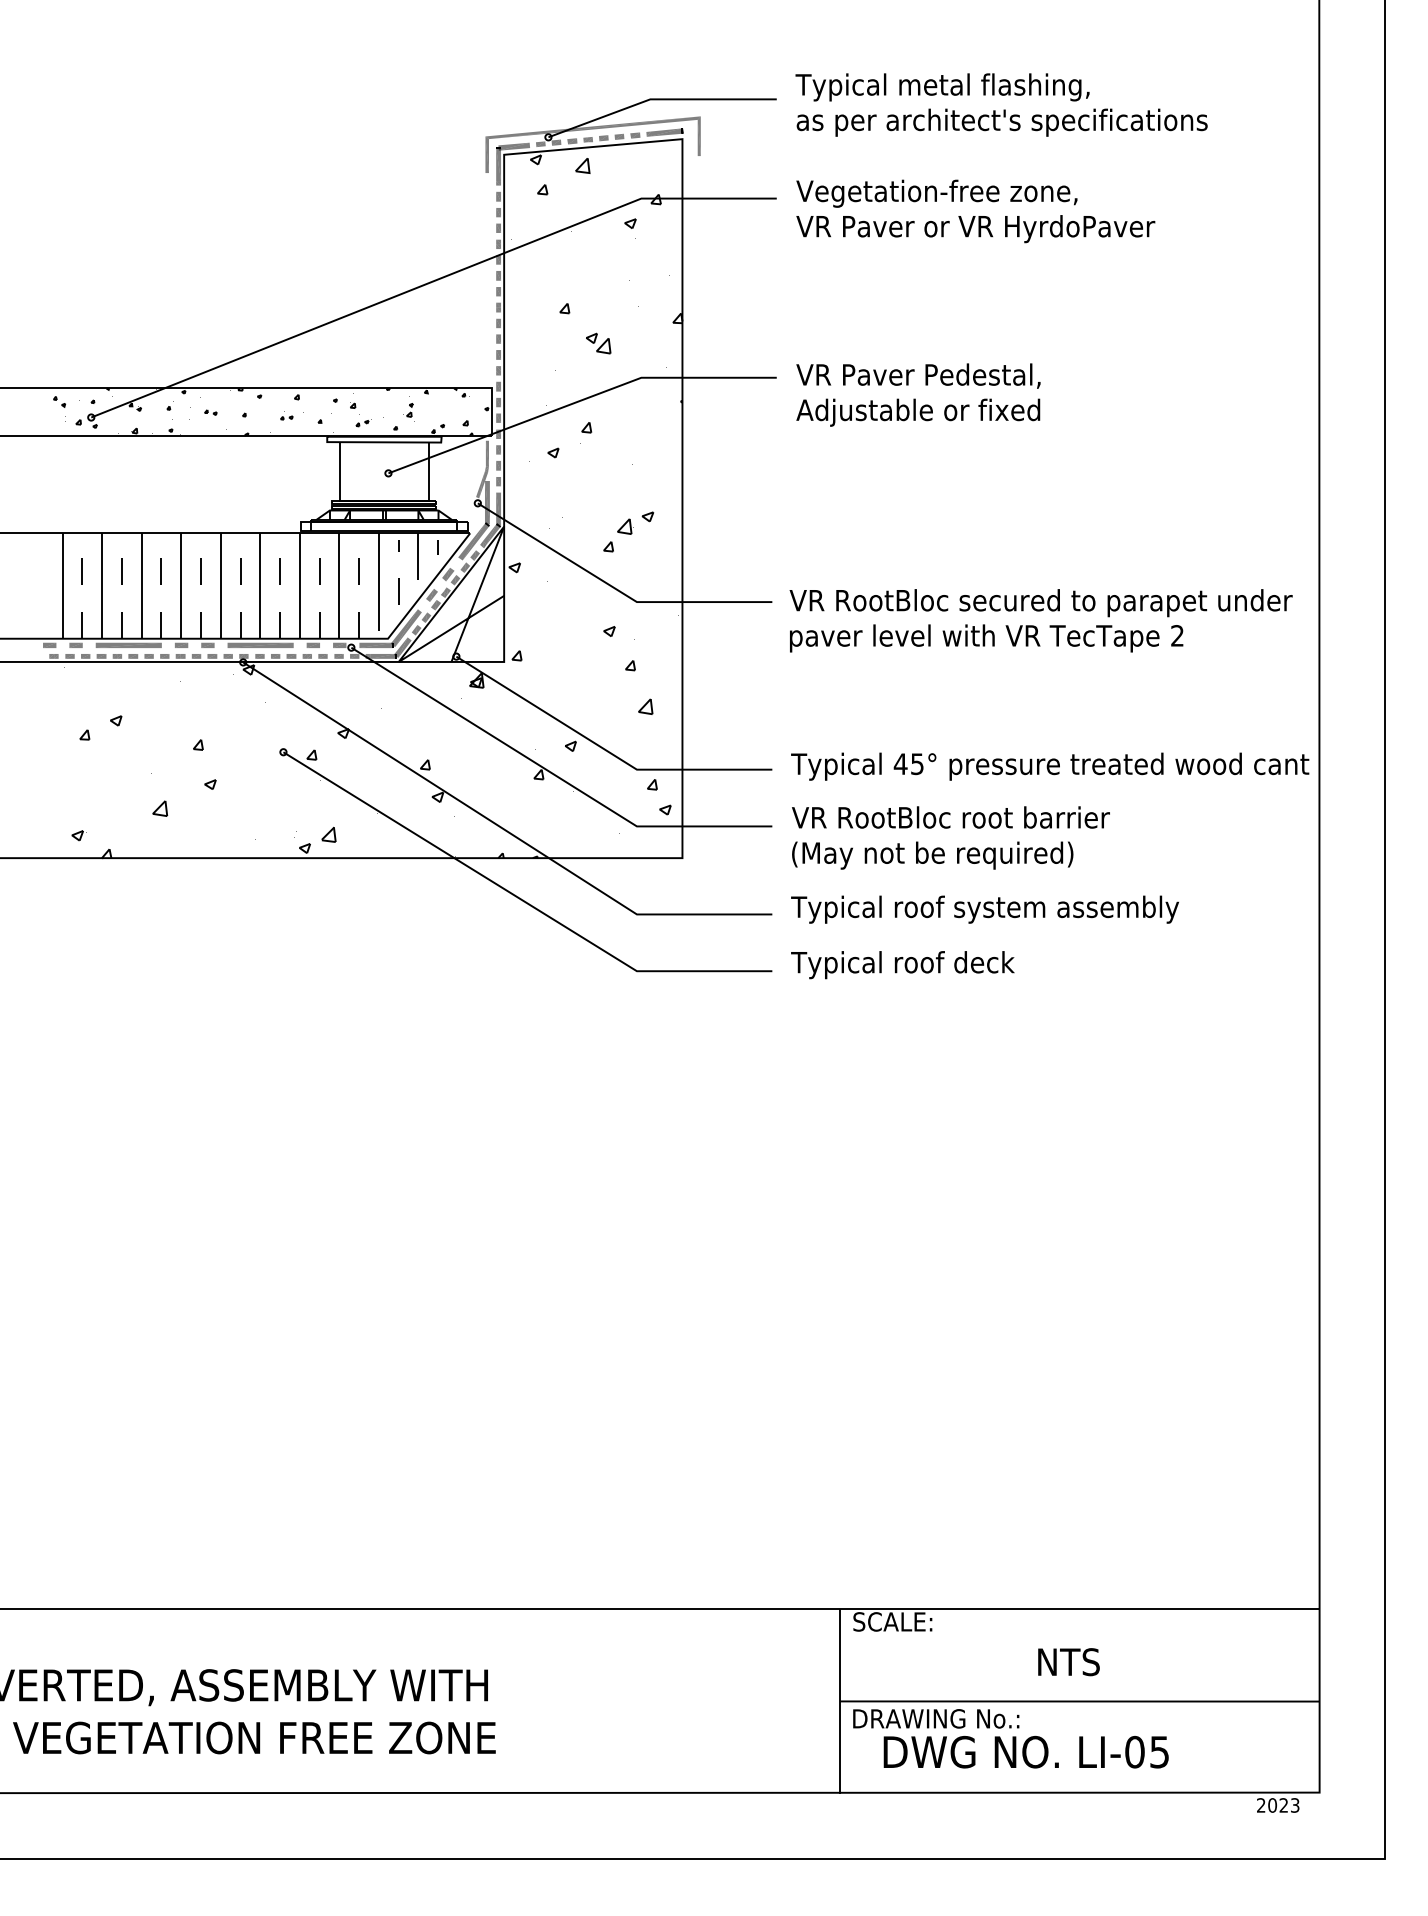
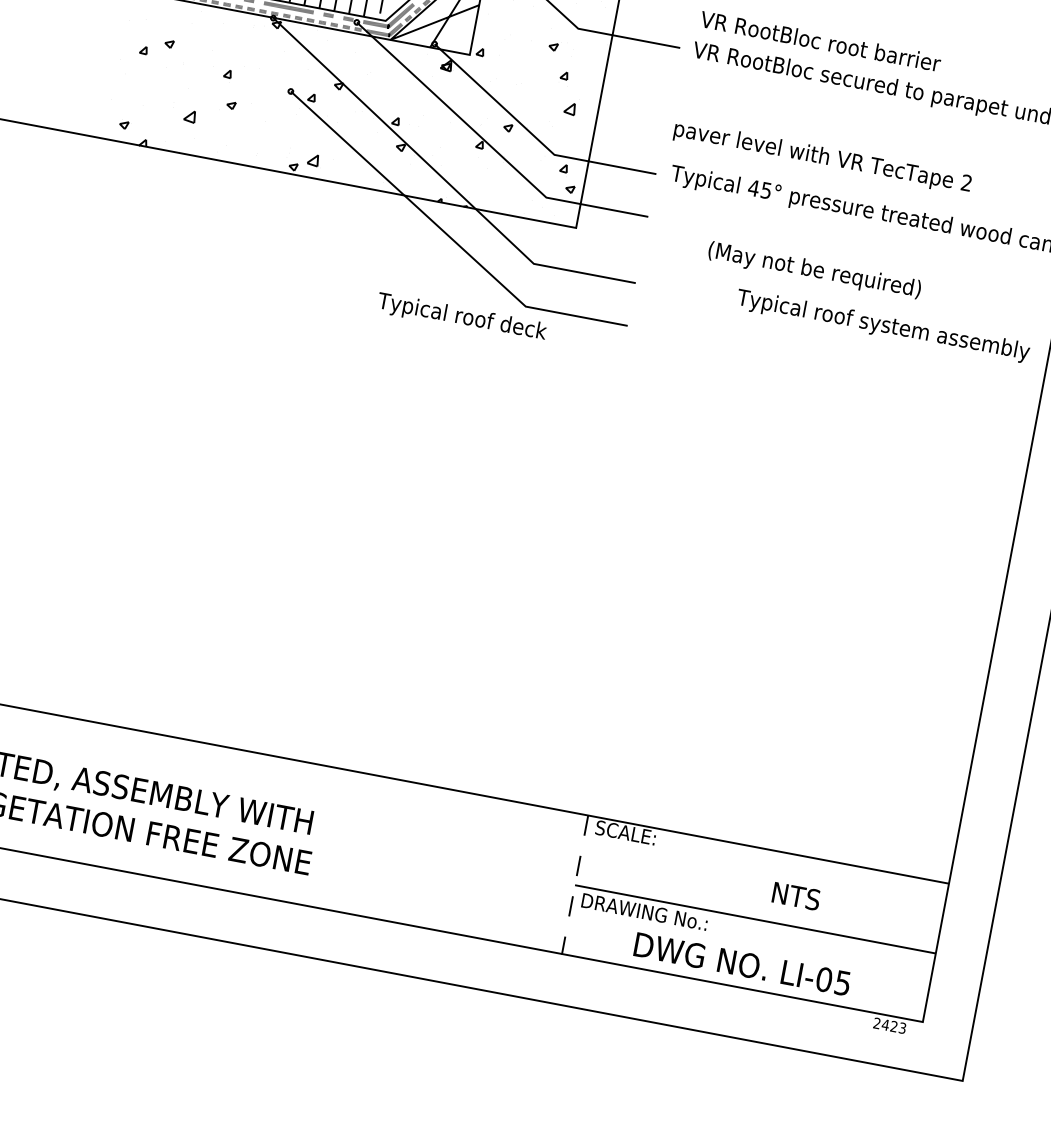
text: (986, 638) -> (822, 157), moved
text: (950, 817) -> (820, 41), moved
text: (932, 855) -> (814, 270), moved
text: (984, 909) -> (882, 325), moved
text: (902, 965) -> (461, 318), moved
text: (1068, 1662) -> (796, 896), moved
line: (840, 1701) -> (575, 885), solid -> dashed
text: (1025, 1751) -> (742, 963), moved
text: (1272, 1805) -> (885, 1025), 2023 -> 2423

